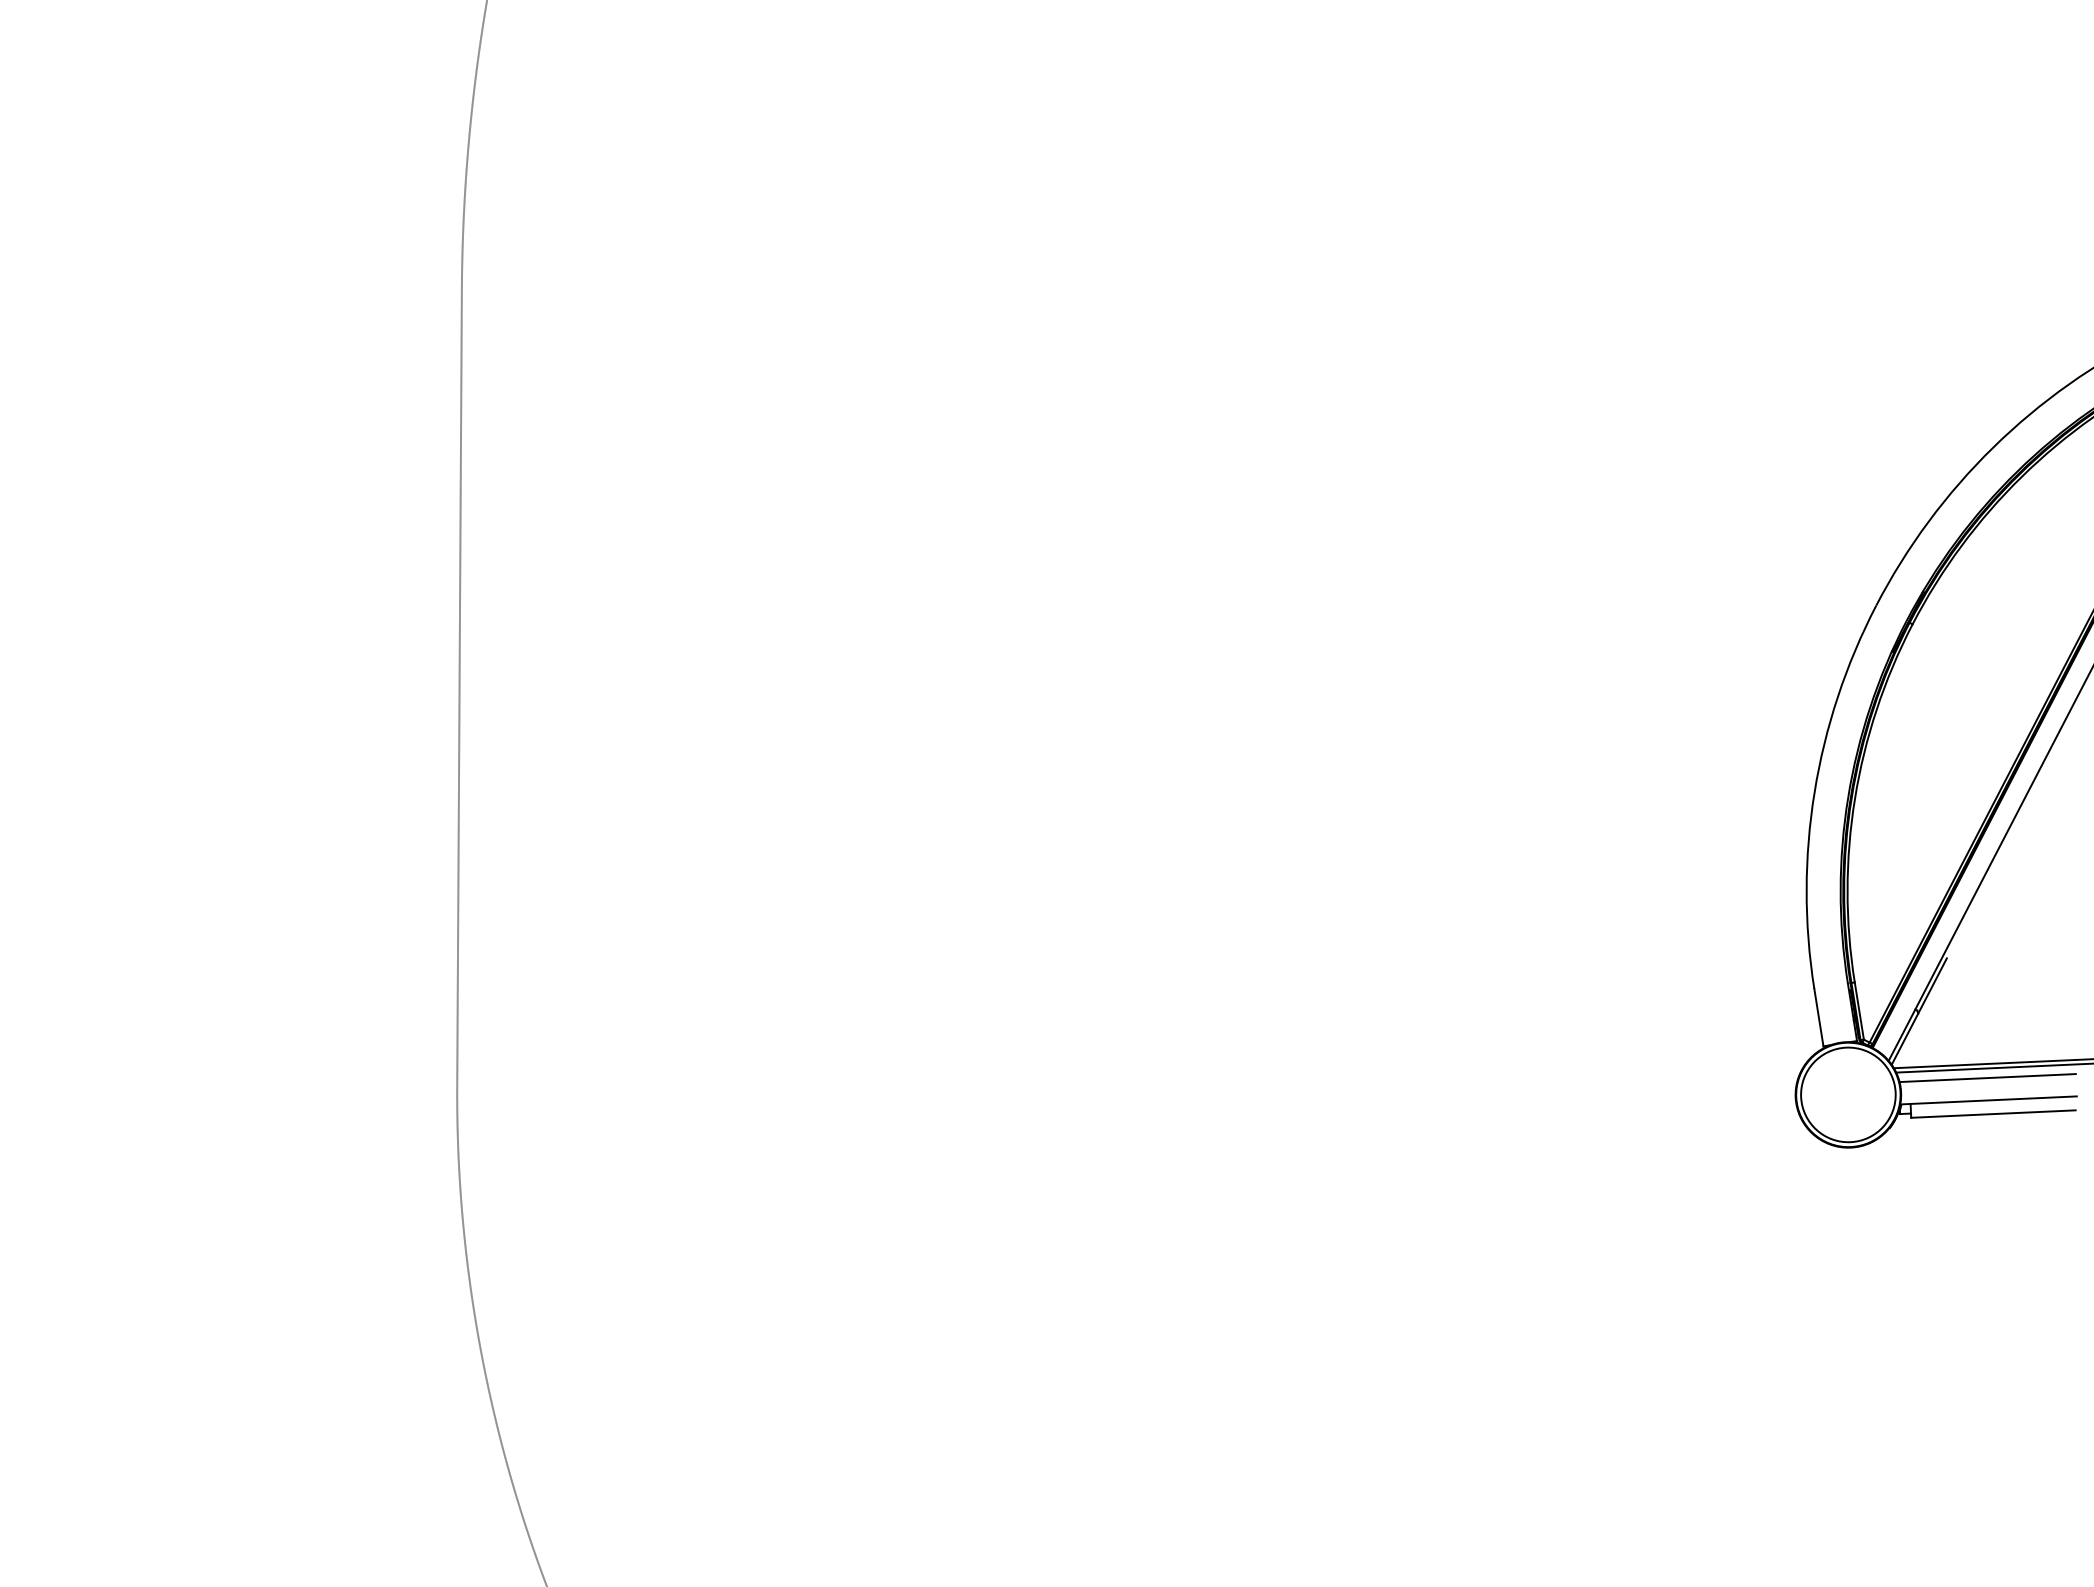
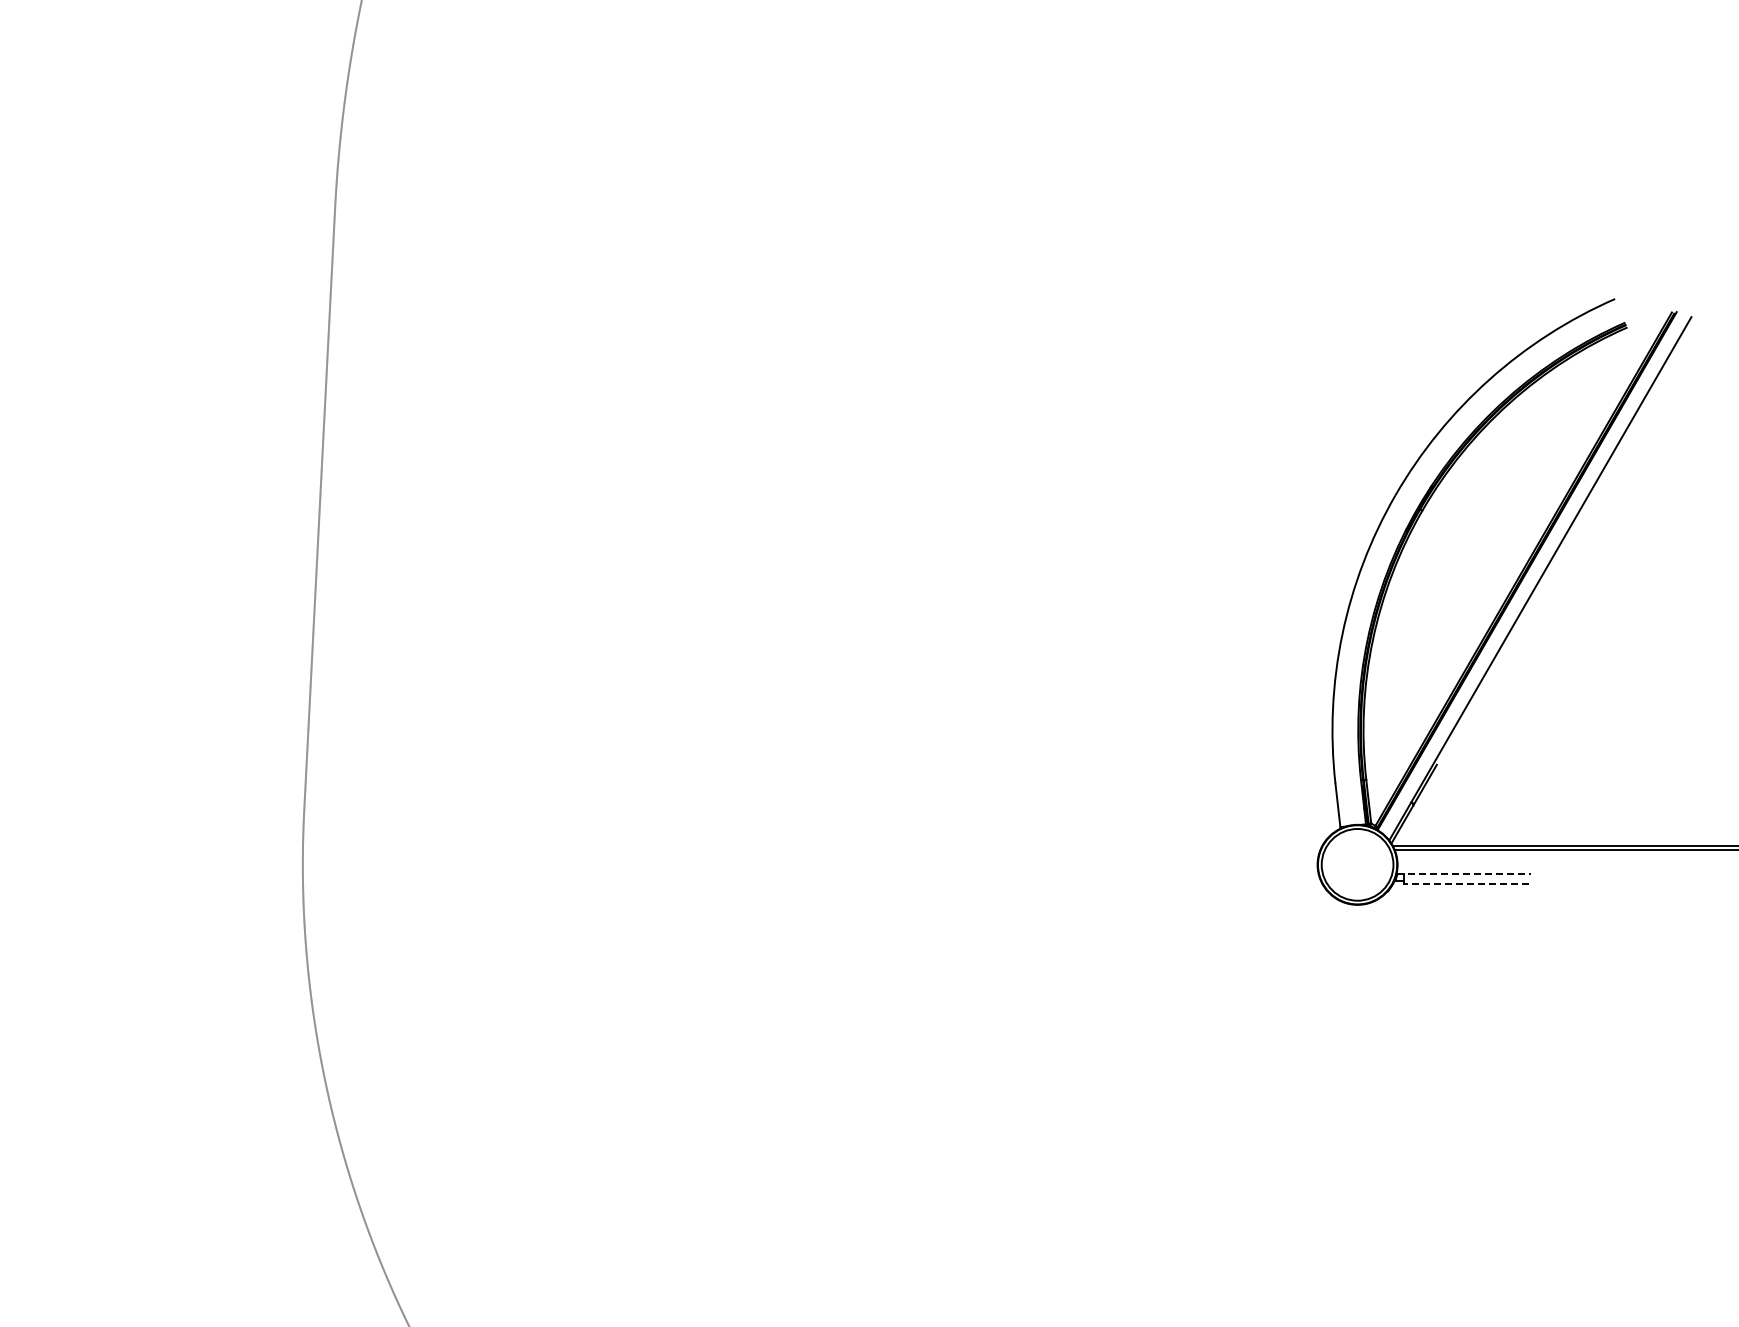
line: (1987, 1077) -> (1463, 856), removed
line: (1988, 1099) -> (1463, 873), solid -> dashed
line: (1993, 1114) -> (1466, 884), solid -> dashed

